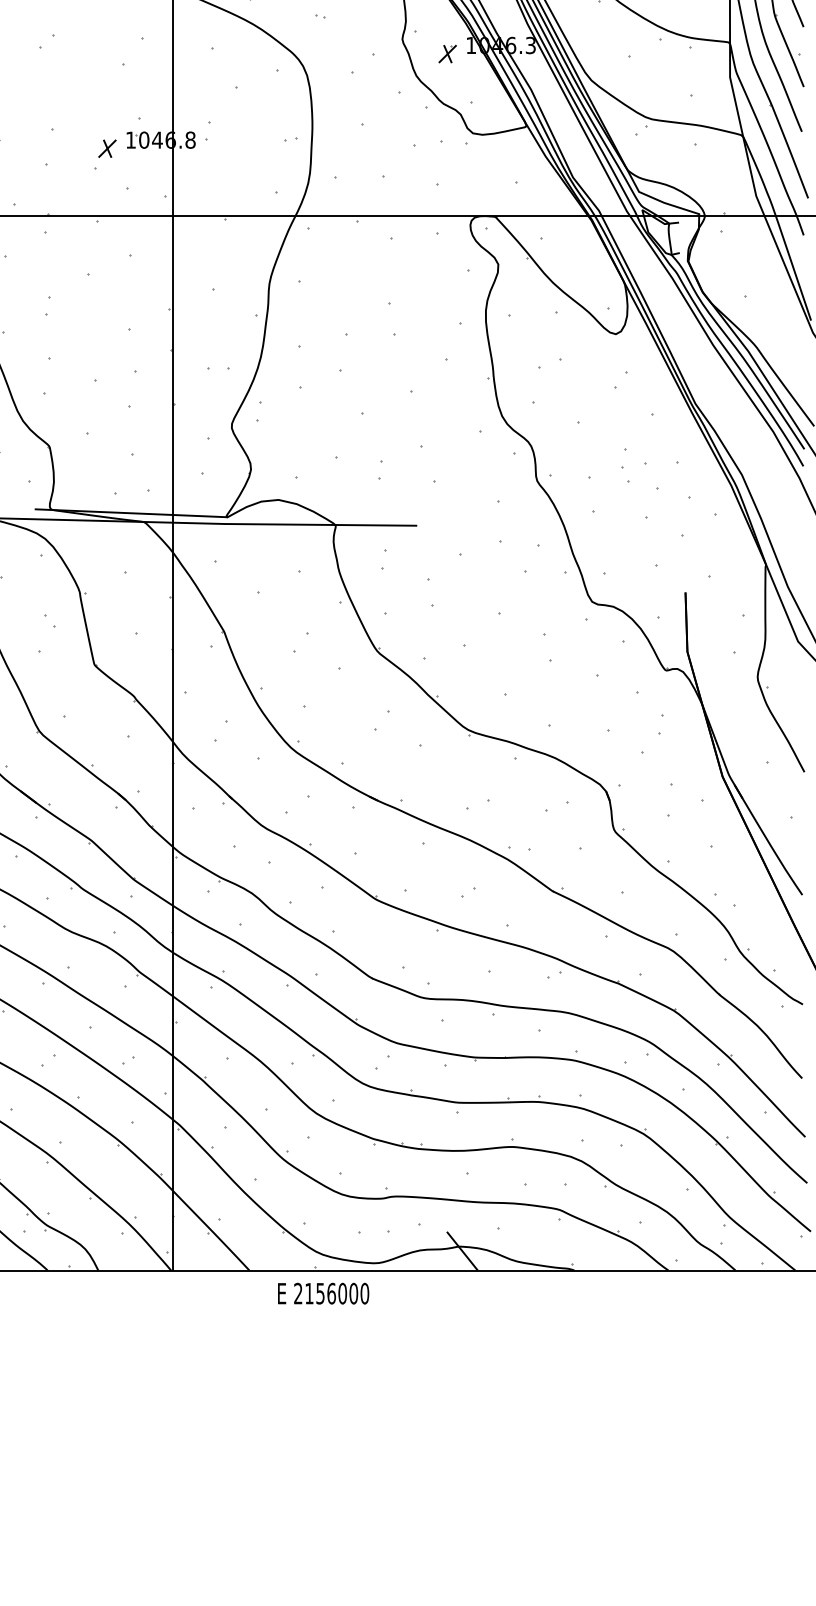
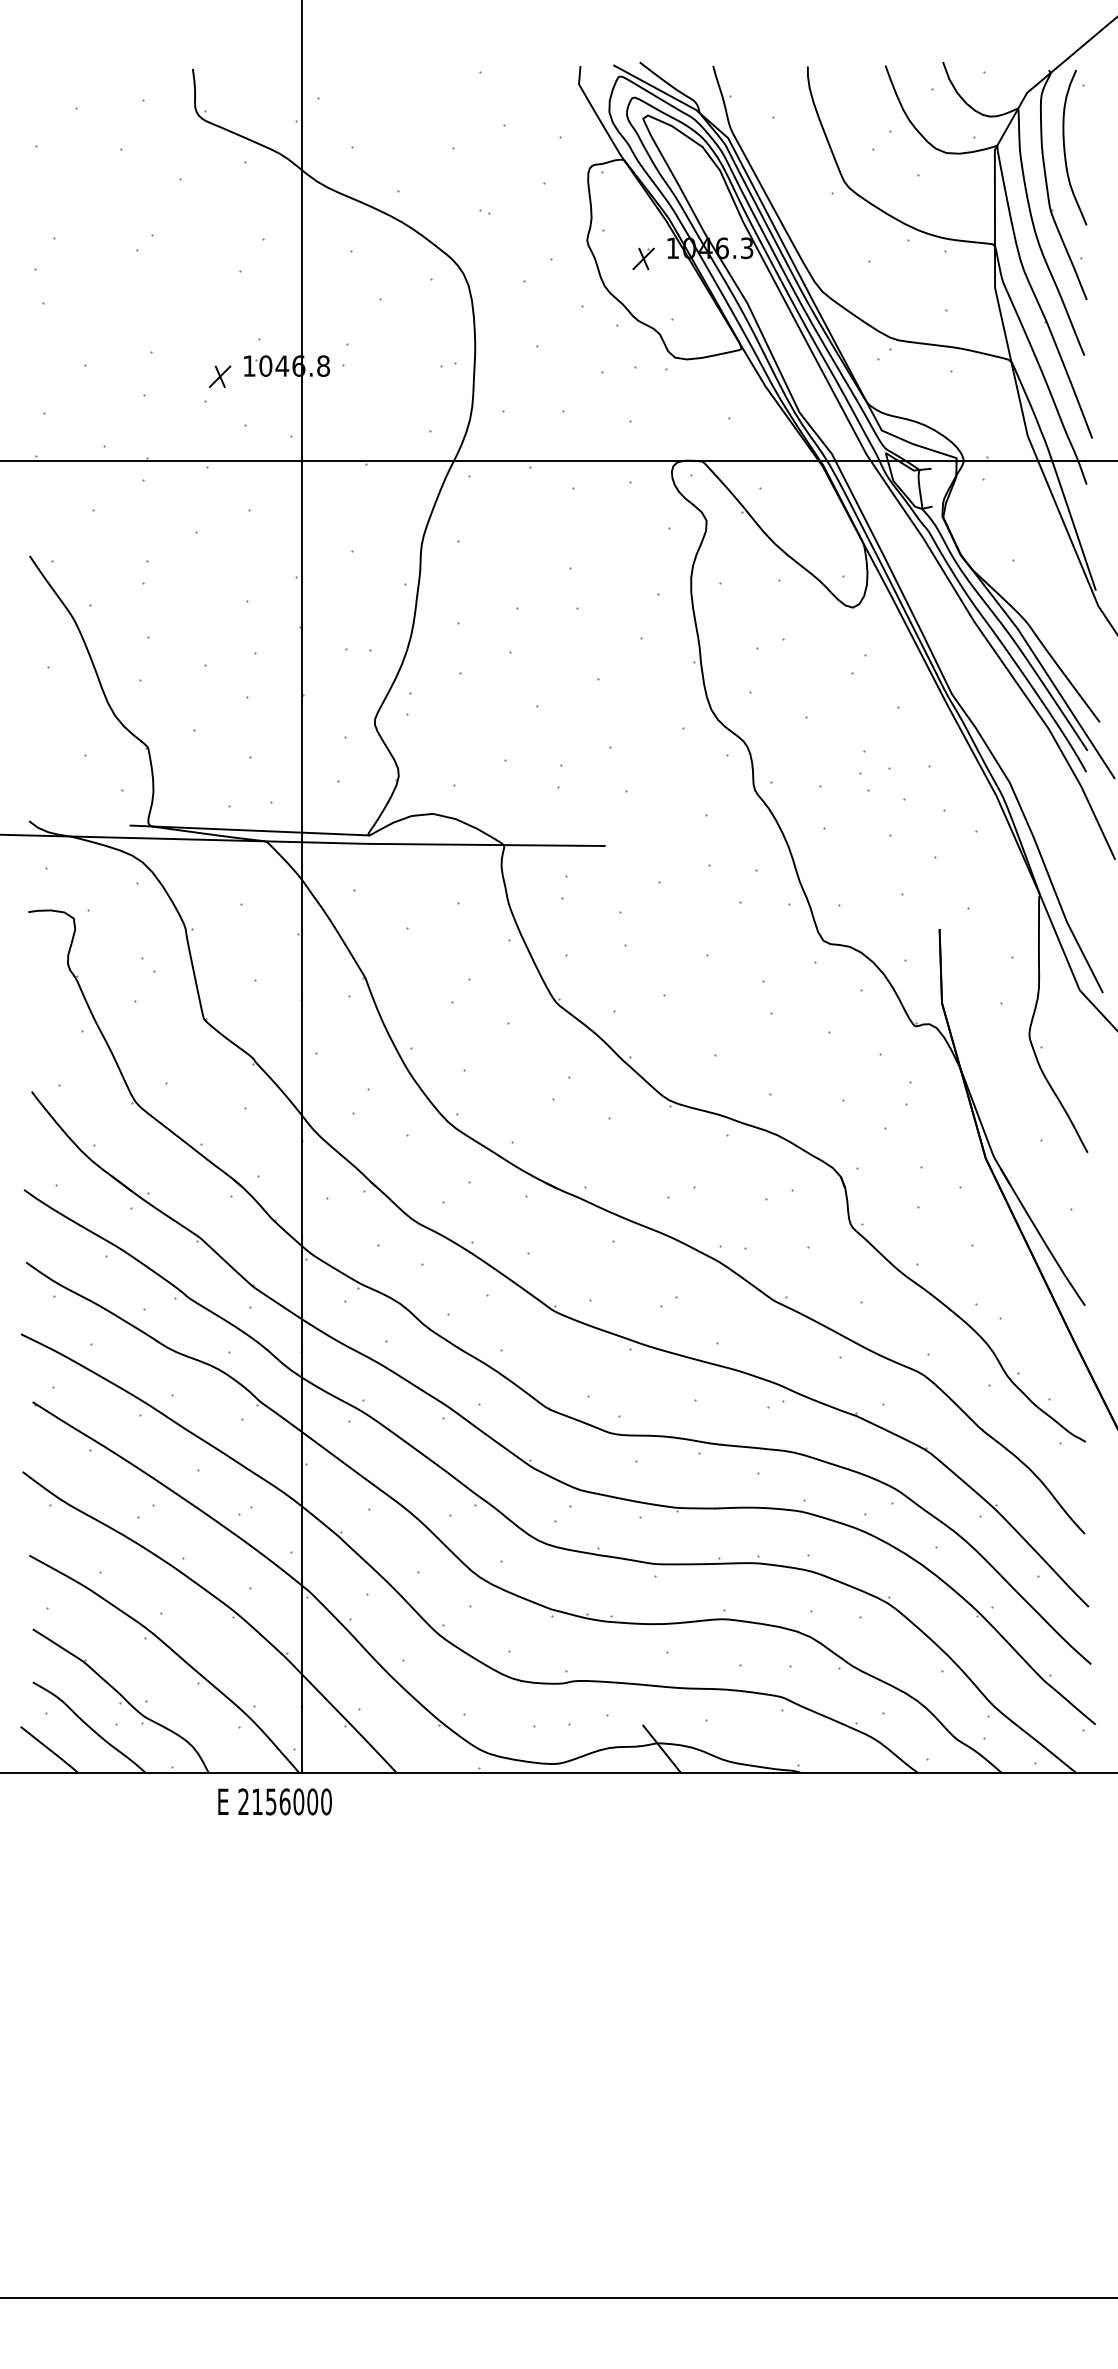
text: (323, 1293) -> (274, 1801), moved

